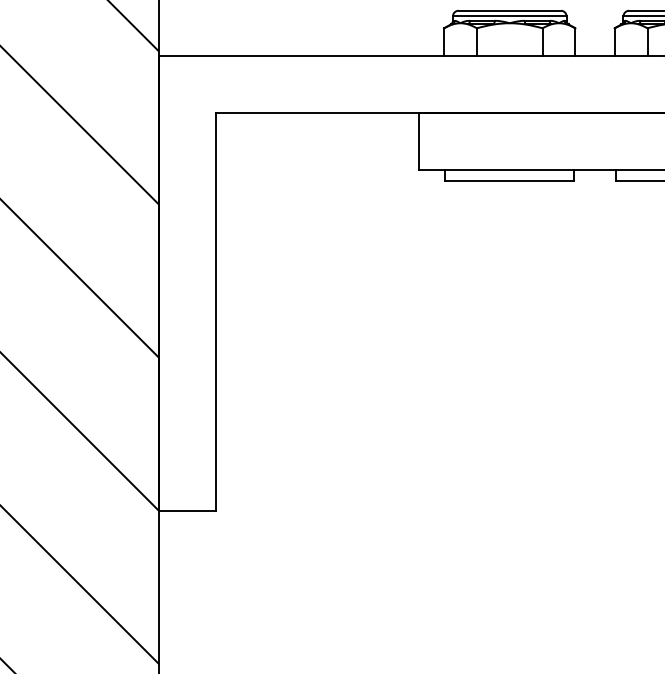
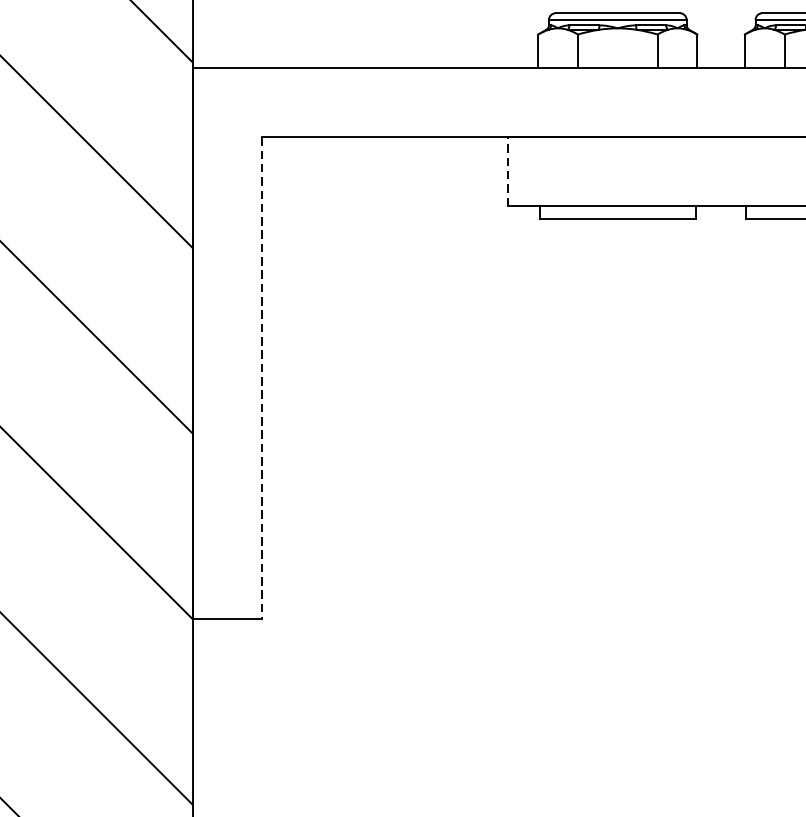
line: (418, 141) -> (507, 171), solid -> dashed
line: (215, 312) -> (261, 378), solid -> dashed

